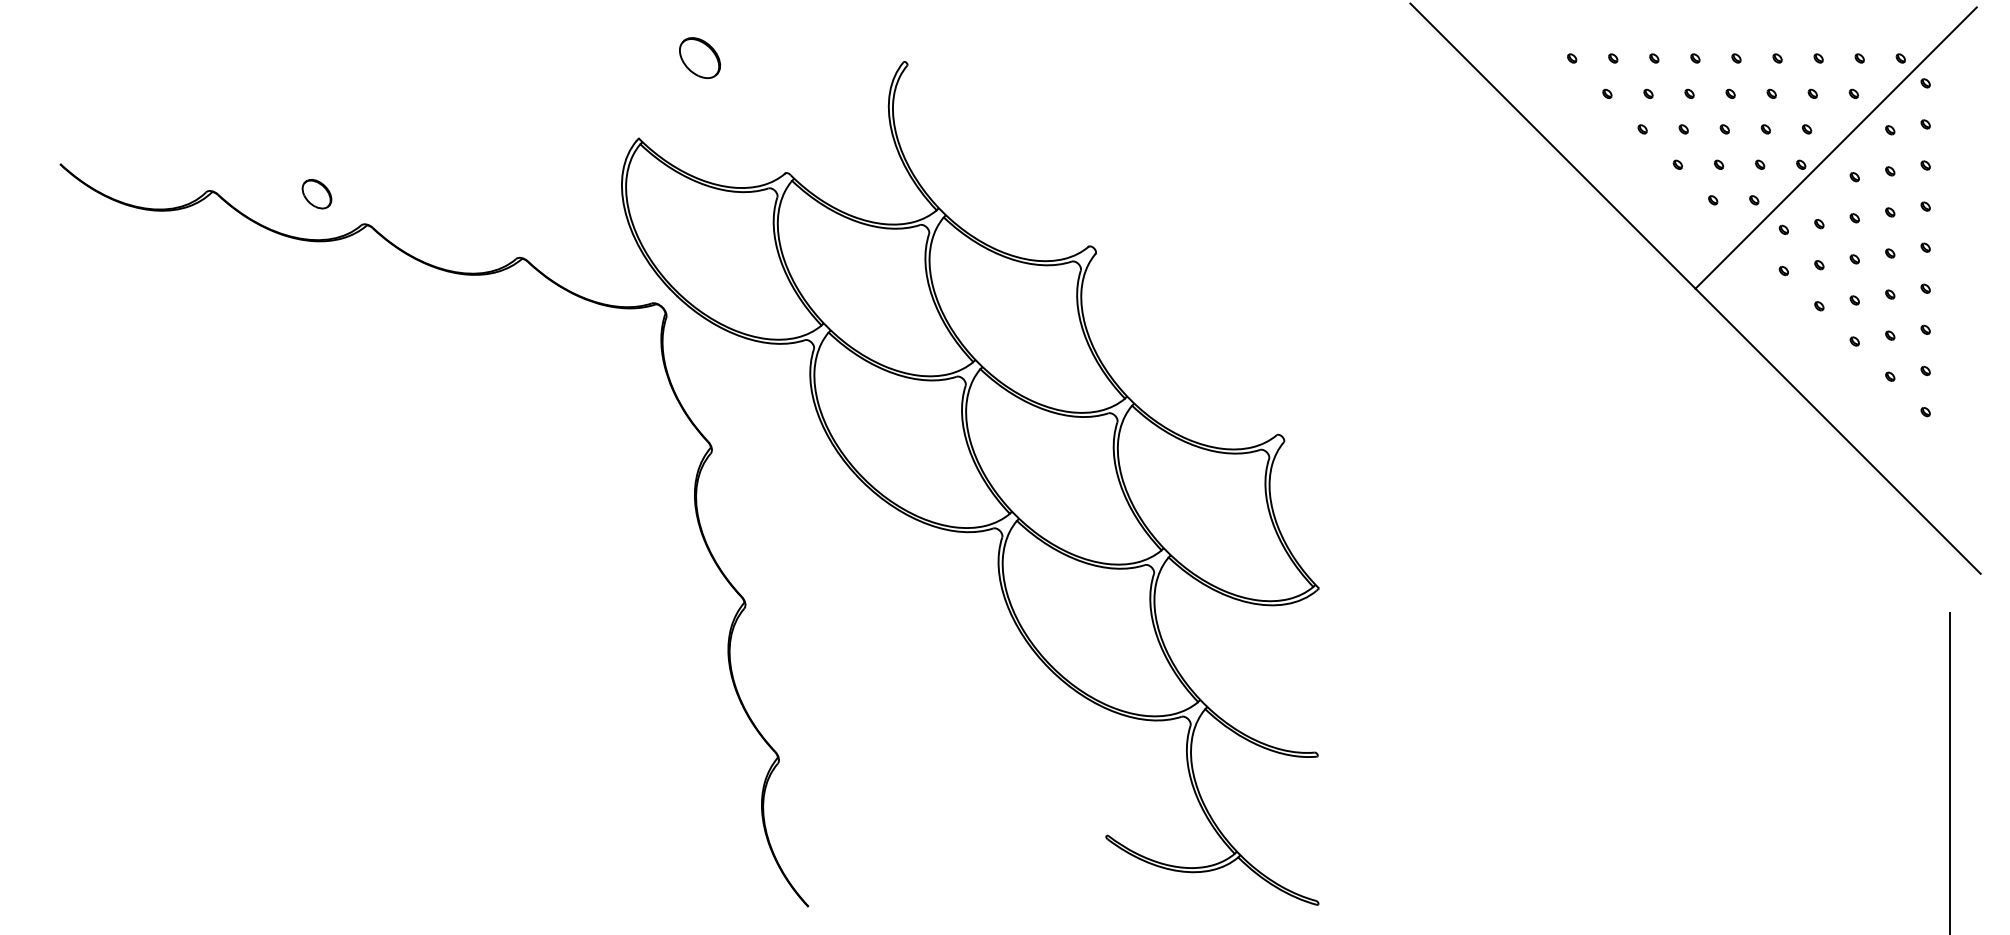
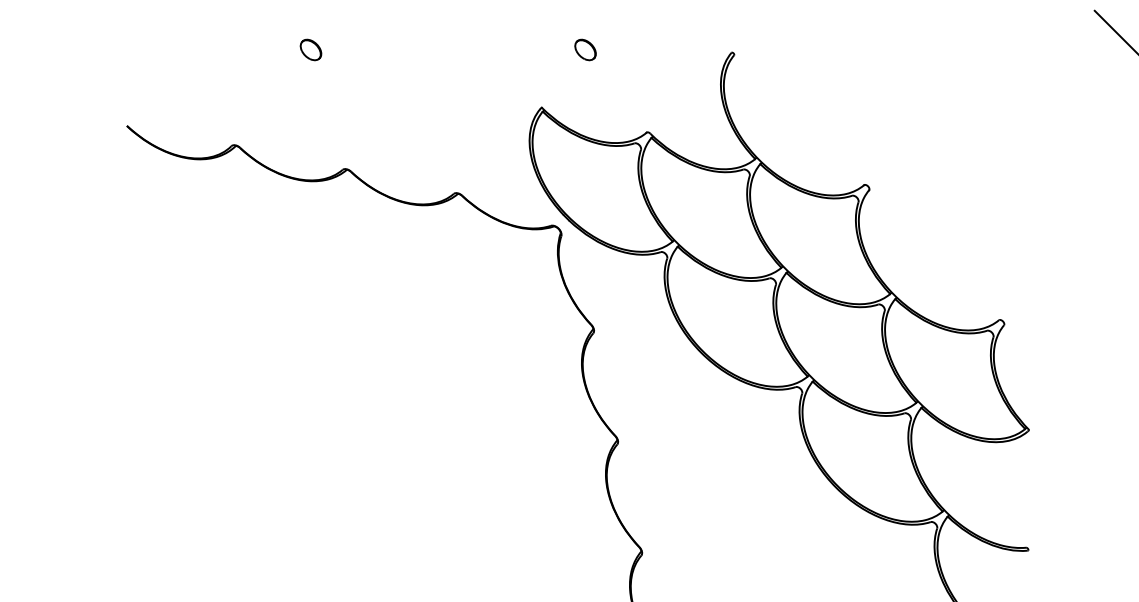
part: (699, 58) -> (585, 50), size x0.71
part: (316, 194) -> (310, 50), moved

